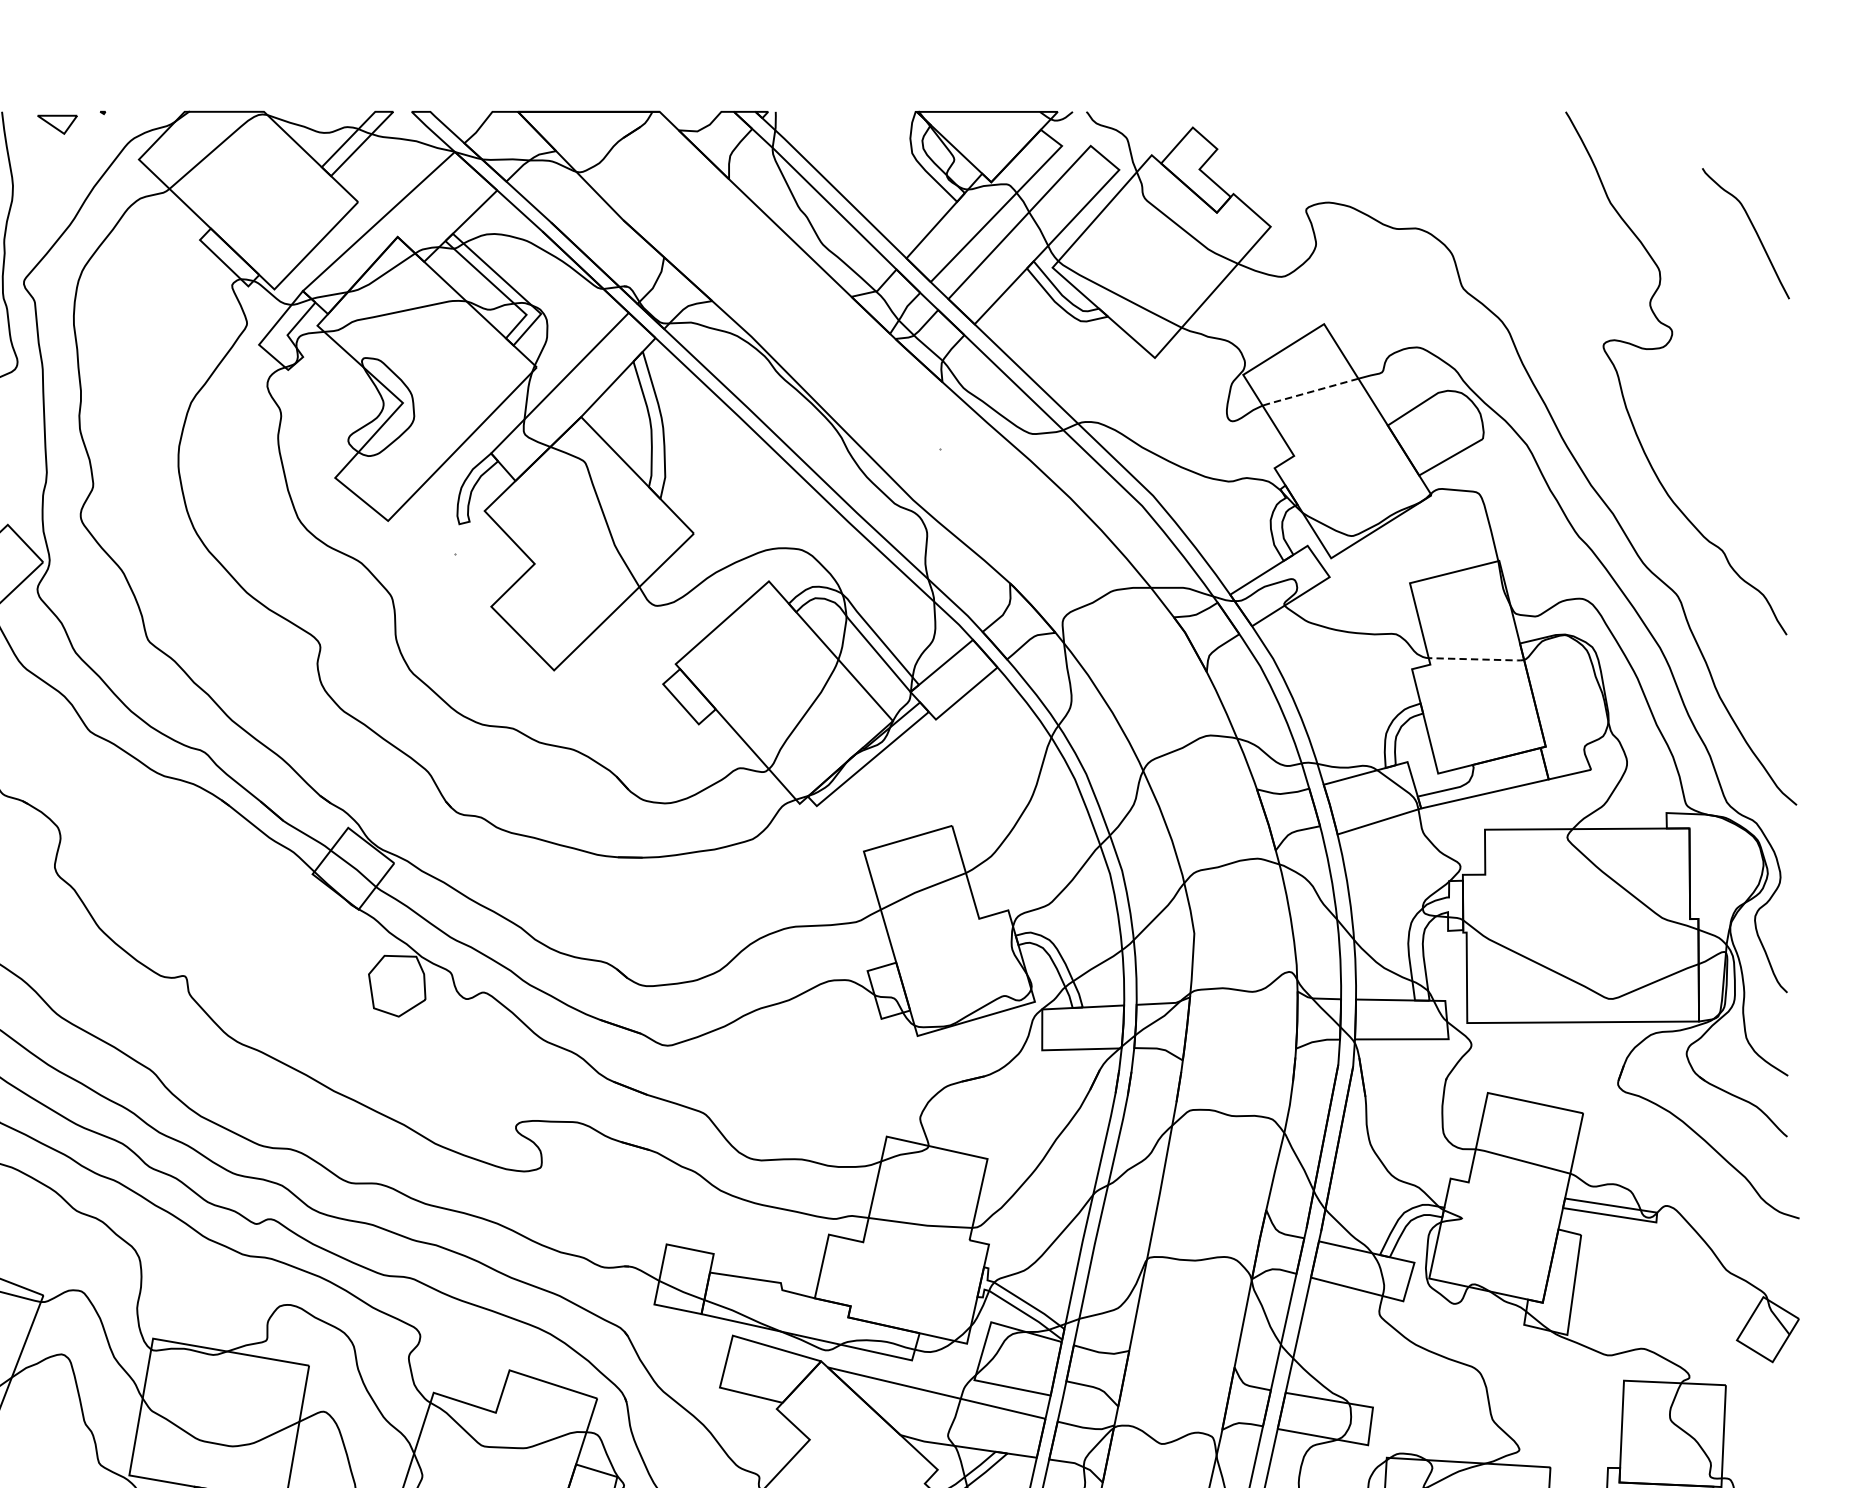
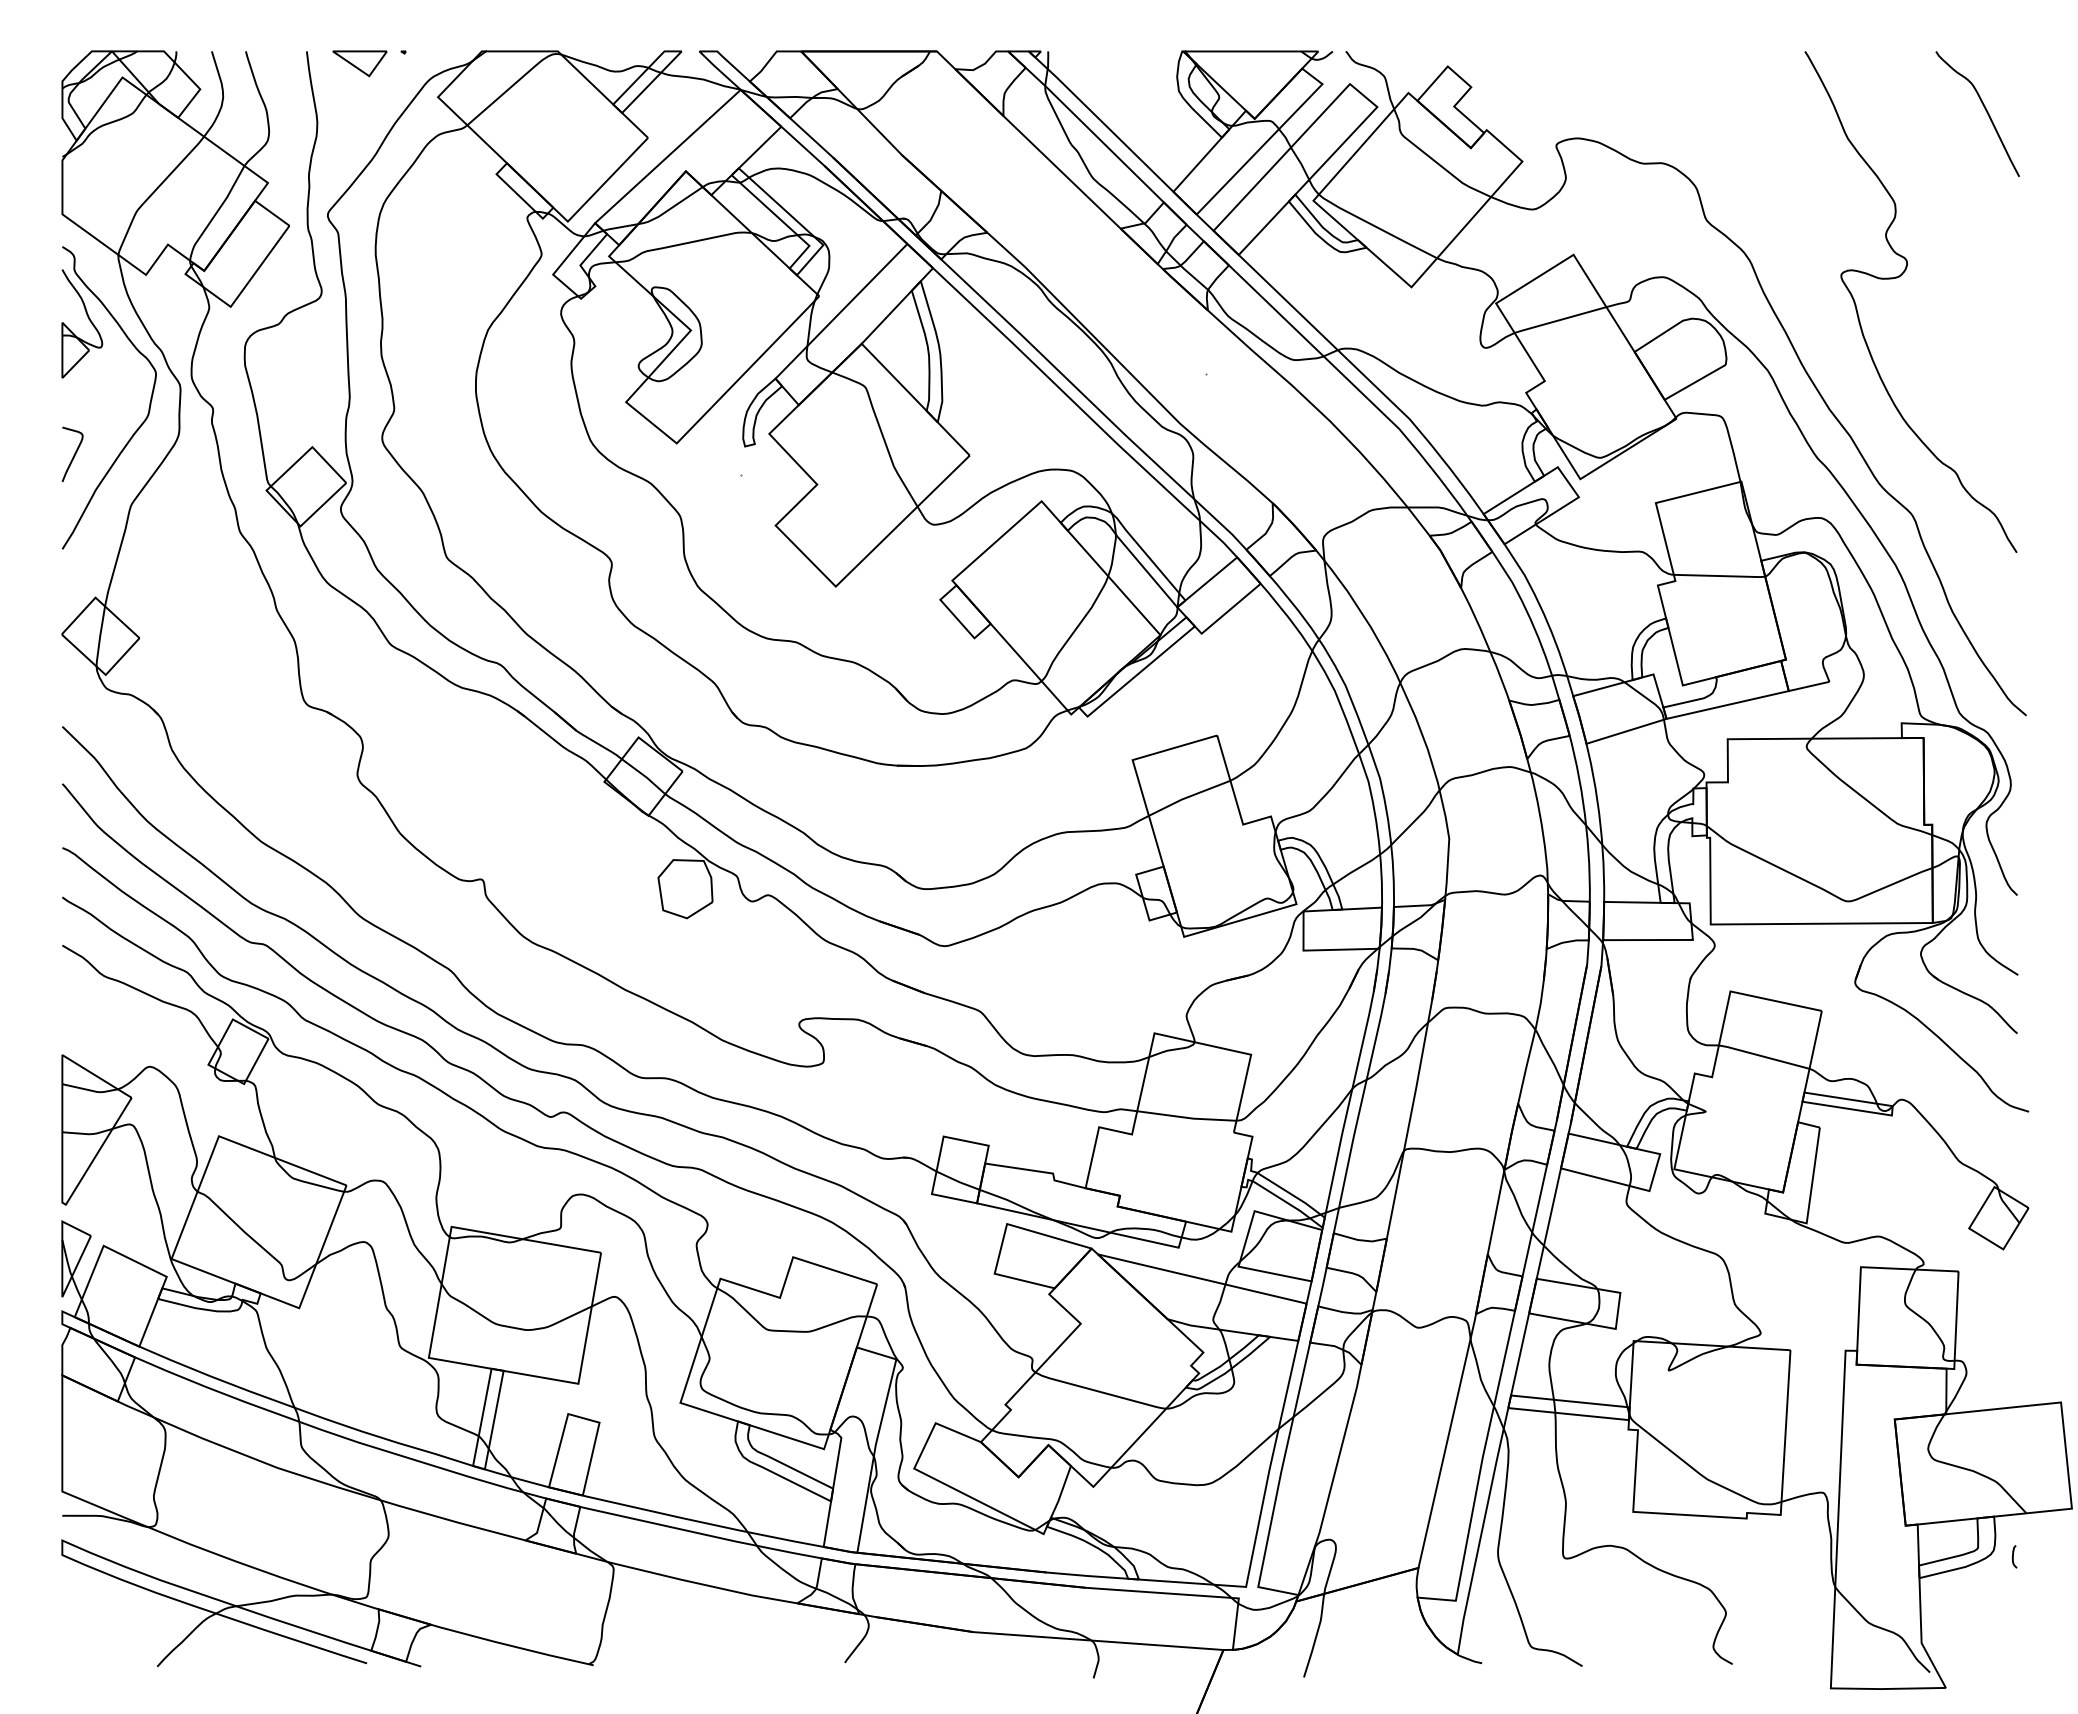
part: (56, 124) -> (359, 63), size x1.43
curve: (1754, 229) -> (1985, 110), moved
line: (1309, 392) -> (1559, 320), dashed -> solid
line: (1477, 659) -> (1720, 576), dashed -> solid

